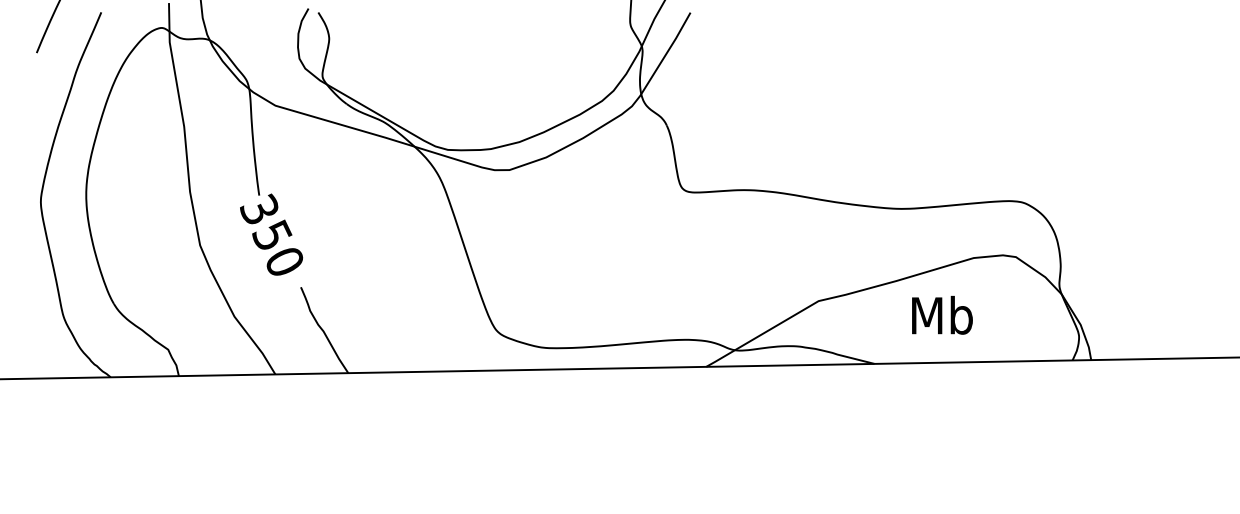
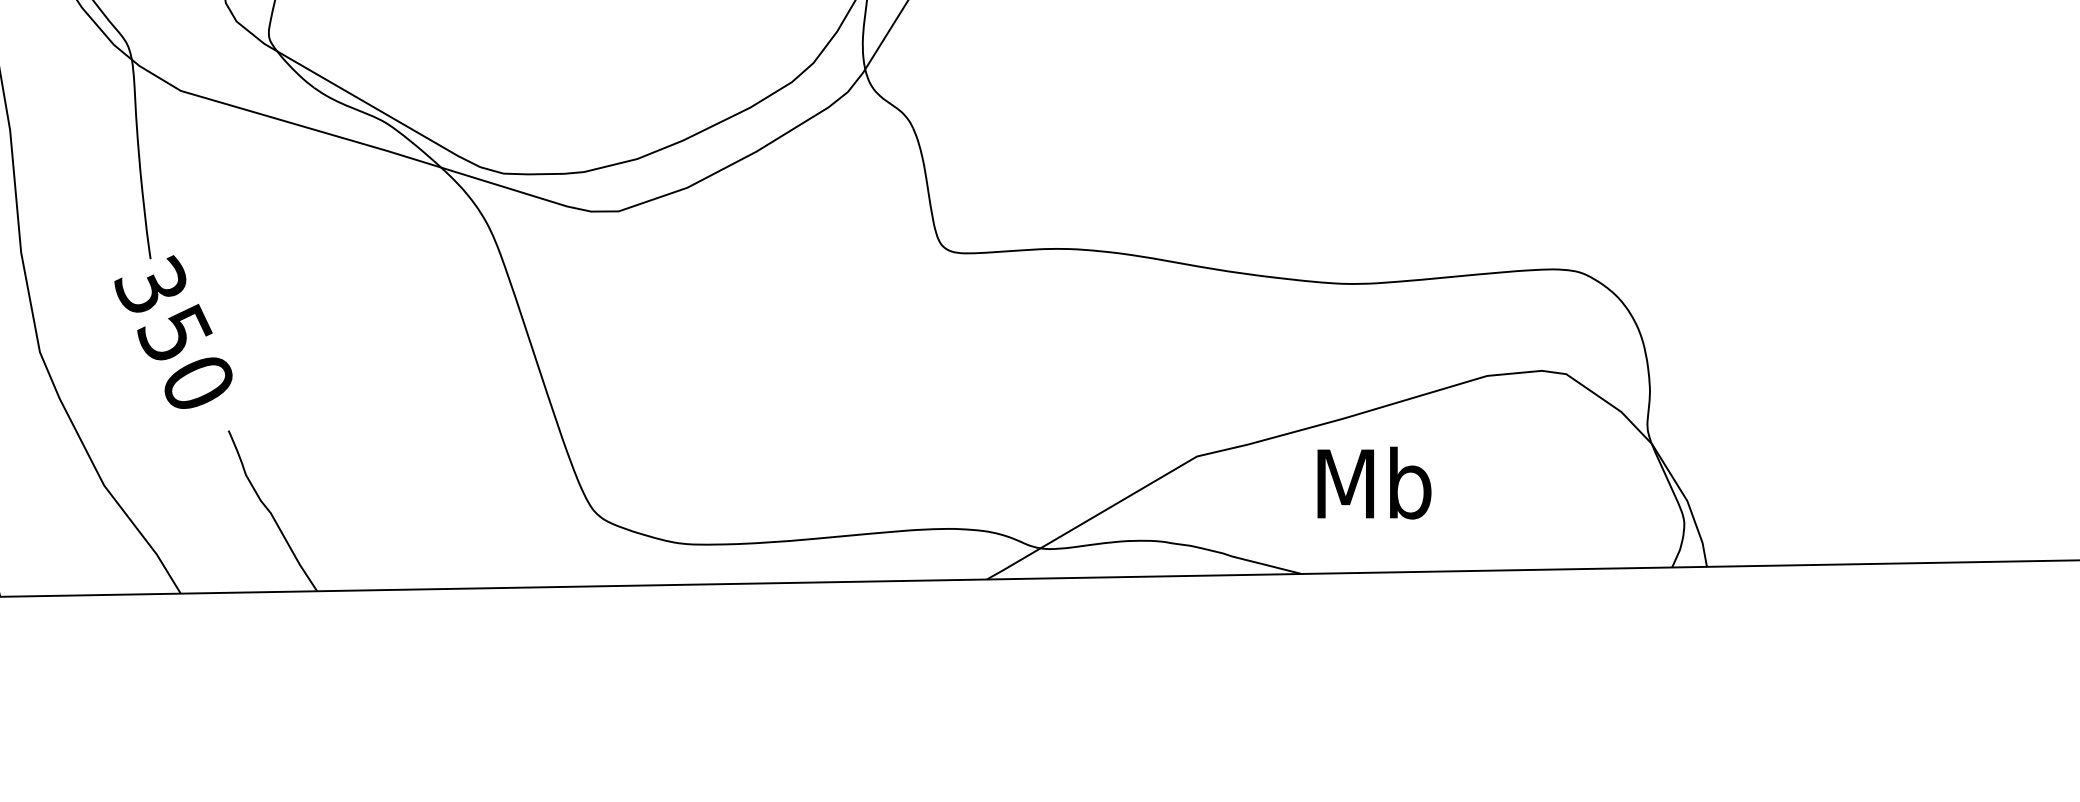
text: (942, 315) -> (1374, 483), moved

